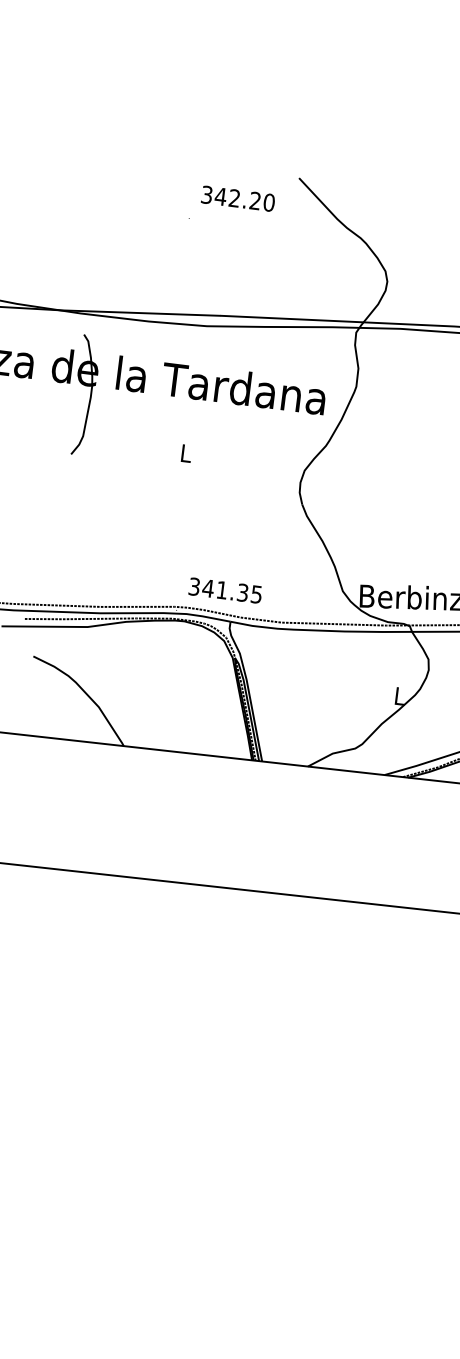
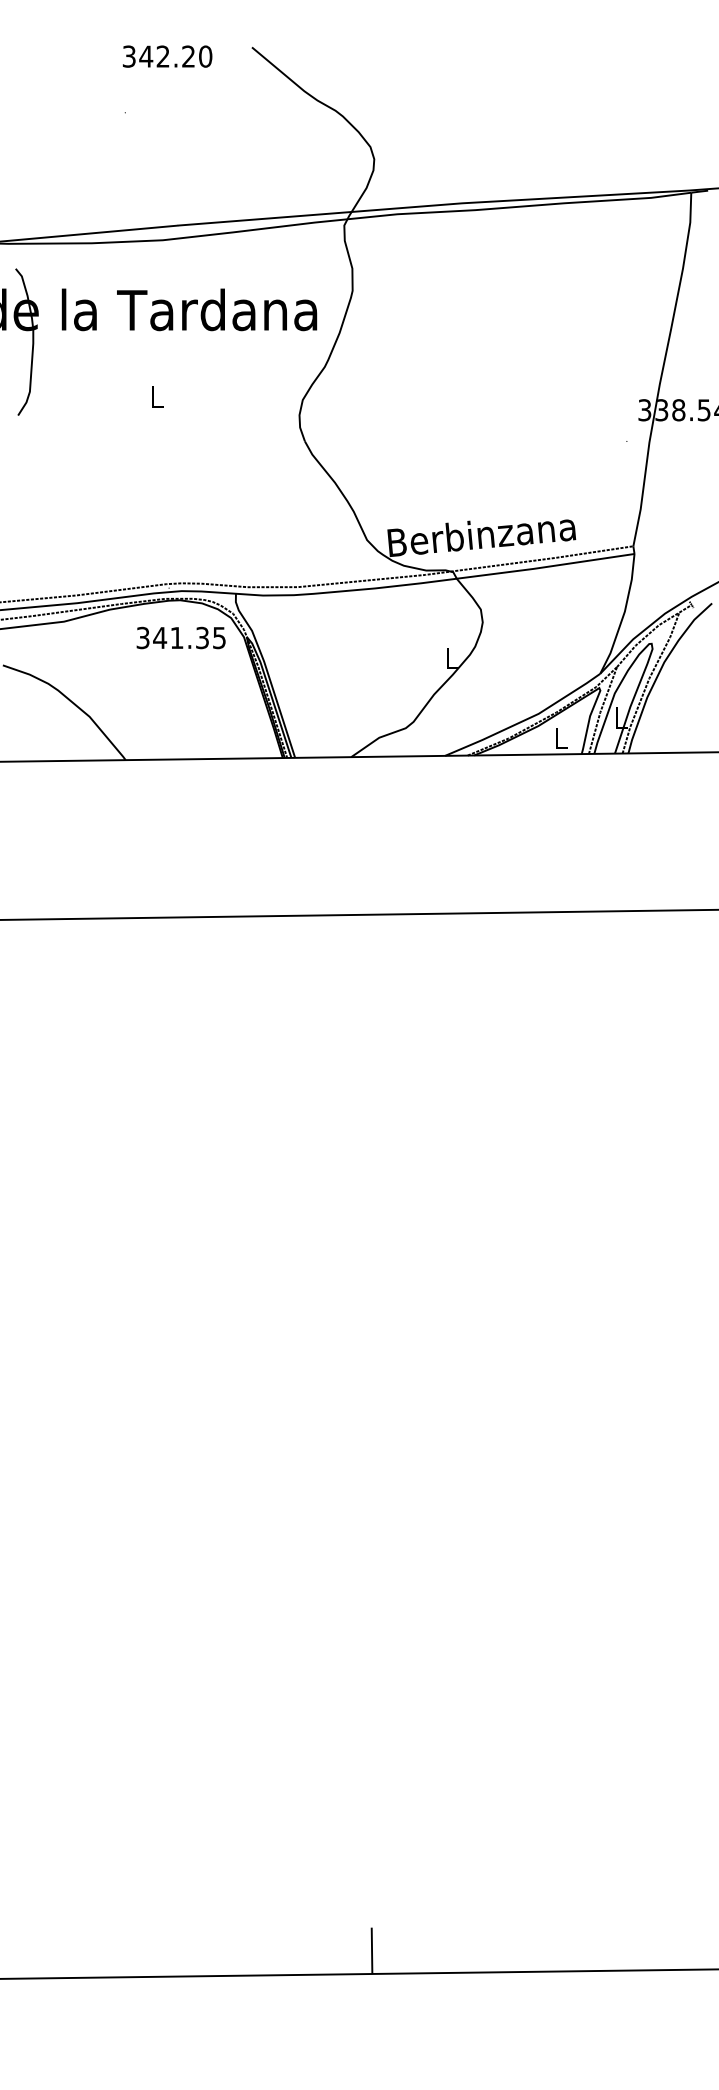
text: (238, 198) -> (167, 56), moved
text: (225, 590) -> (180, 637), moved

